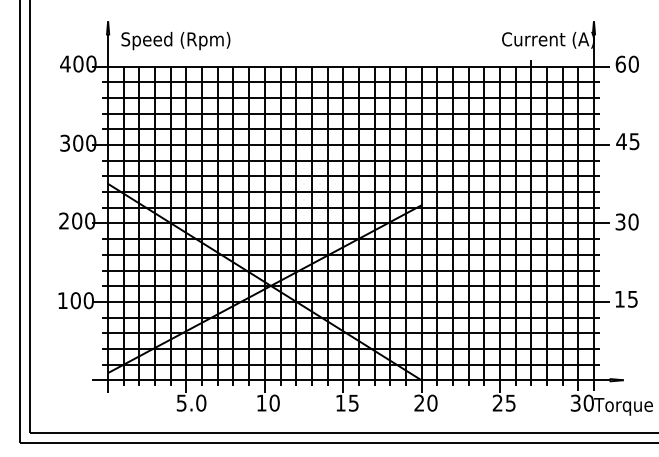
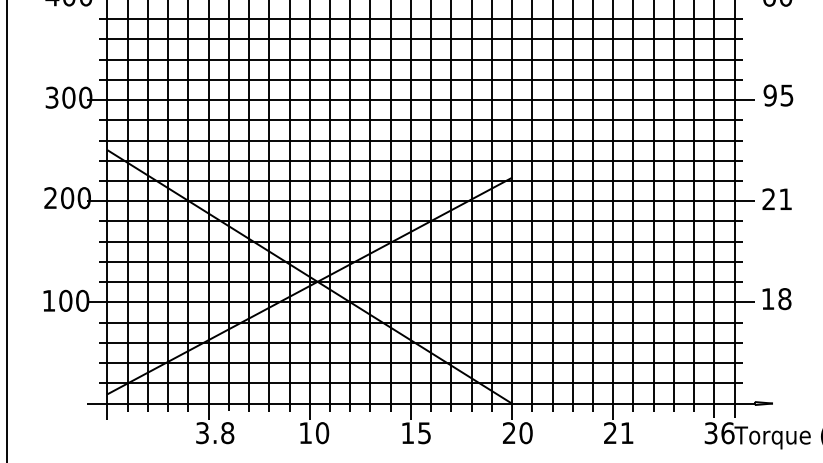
text: (621, 141) -> (770, 95), 45 -> 95
text: (626, 221) -> (776, 198), 30 -> 21
text: (632, 298) -> (784, 298), 15 -> 18
text: (191, 402) -> (215, 432), 5.0 -> 3.8
text: (510, 402) -> (626, 432), 25 -> 21
text: (588, 402) -> (727, 432), 30 -> 36

